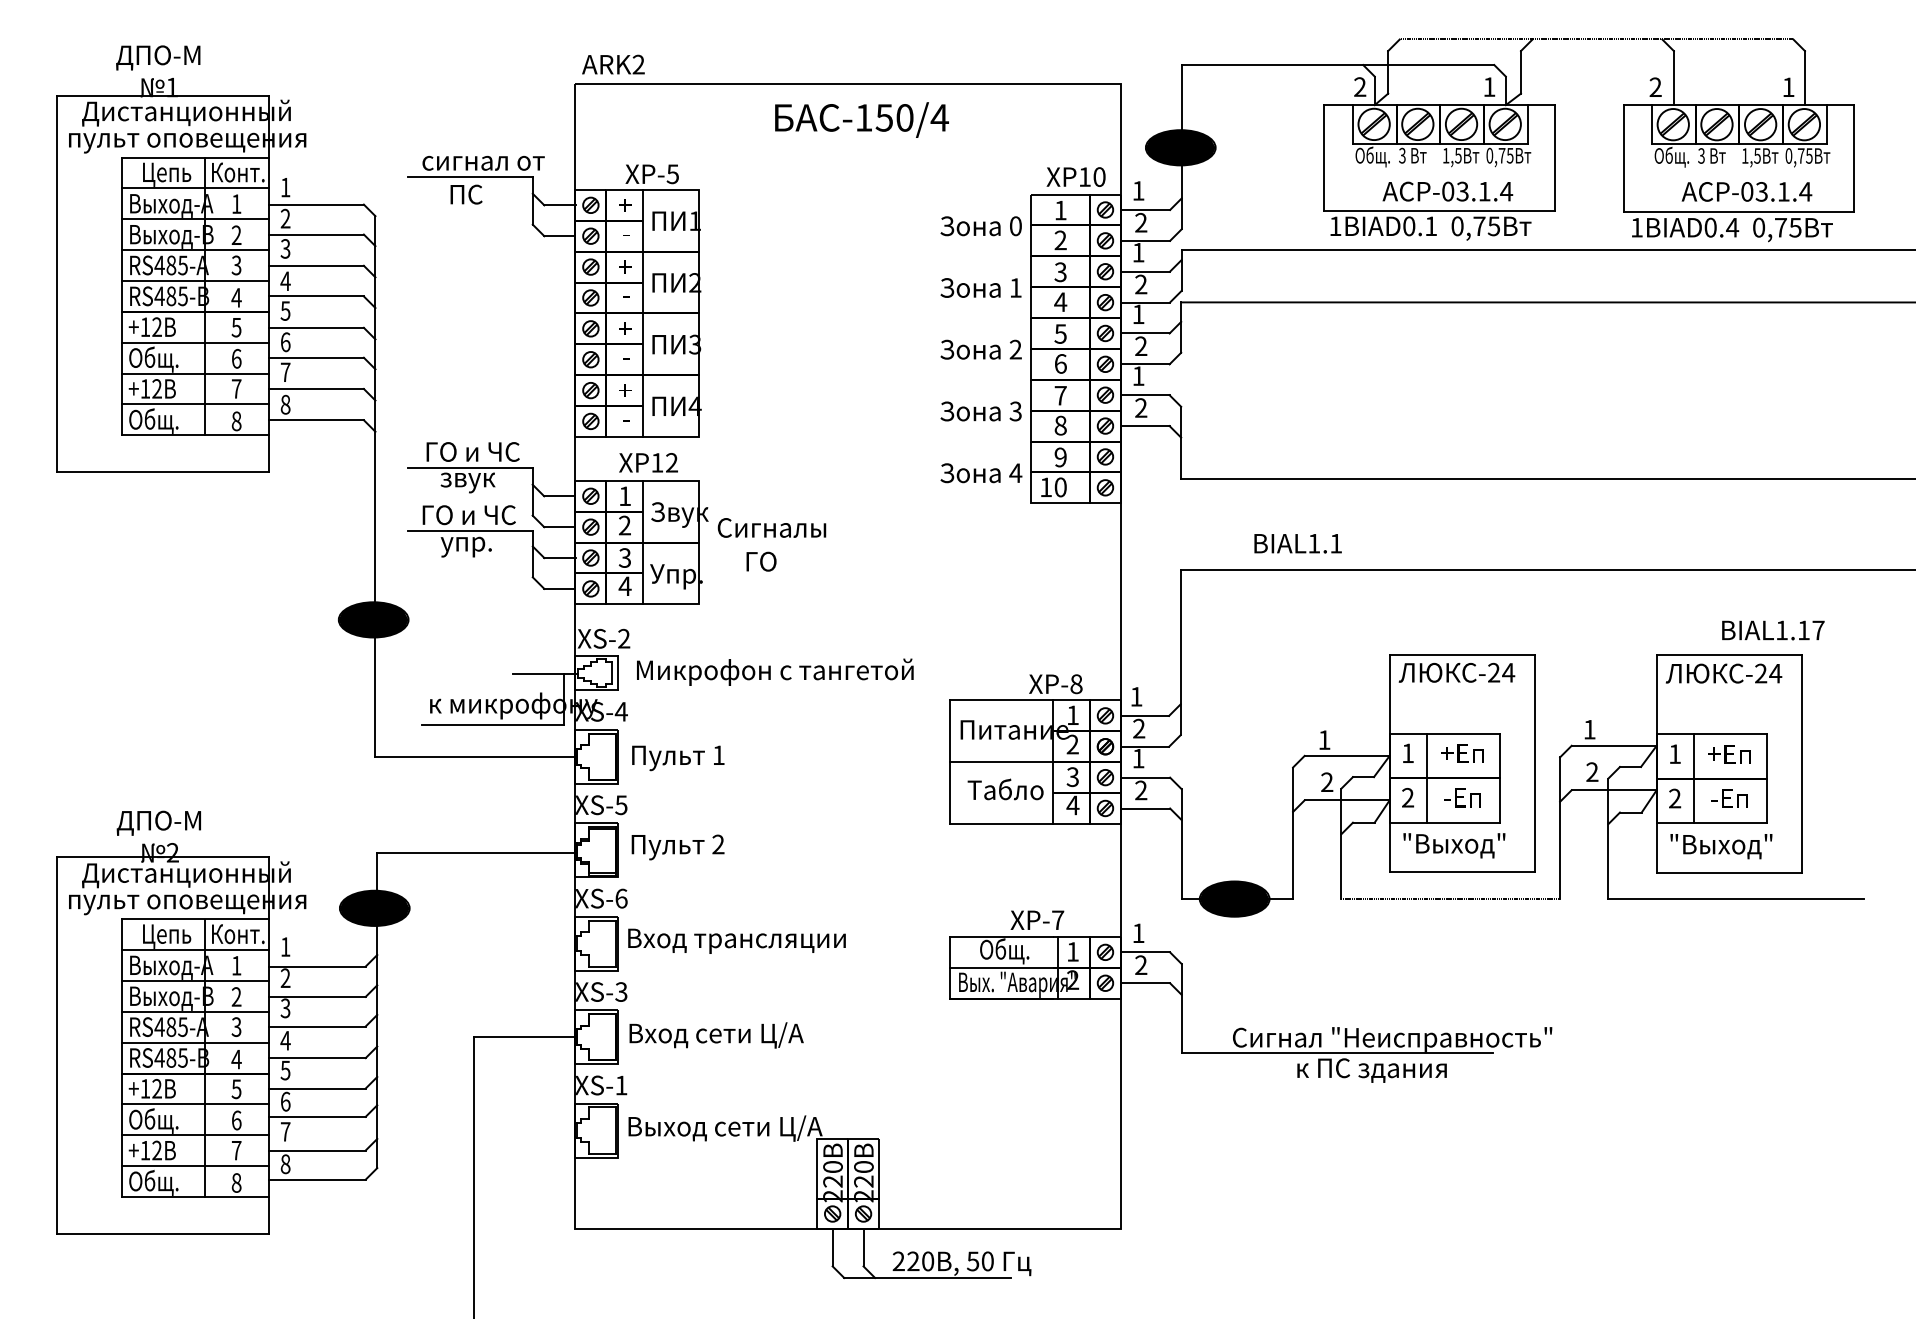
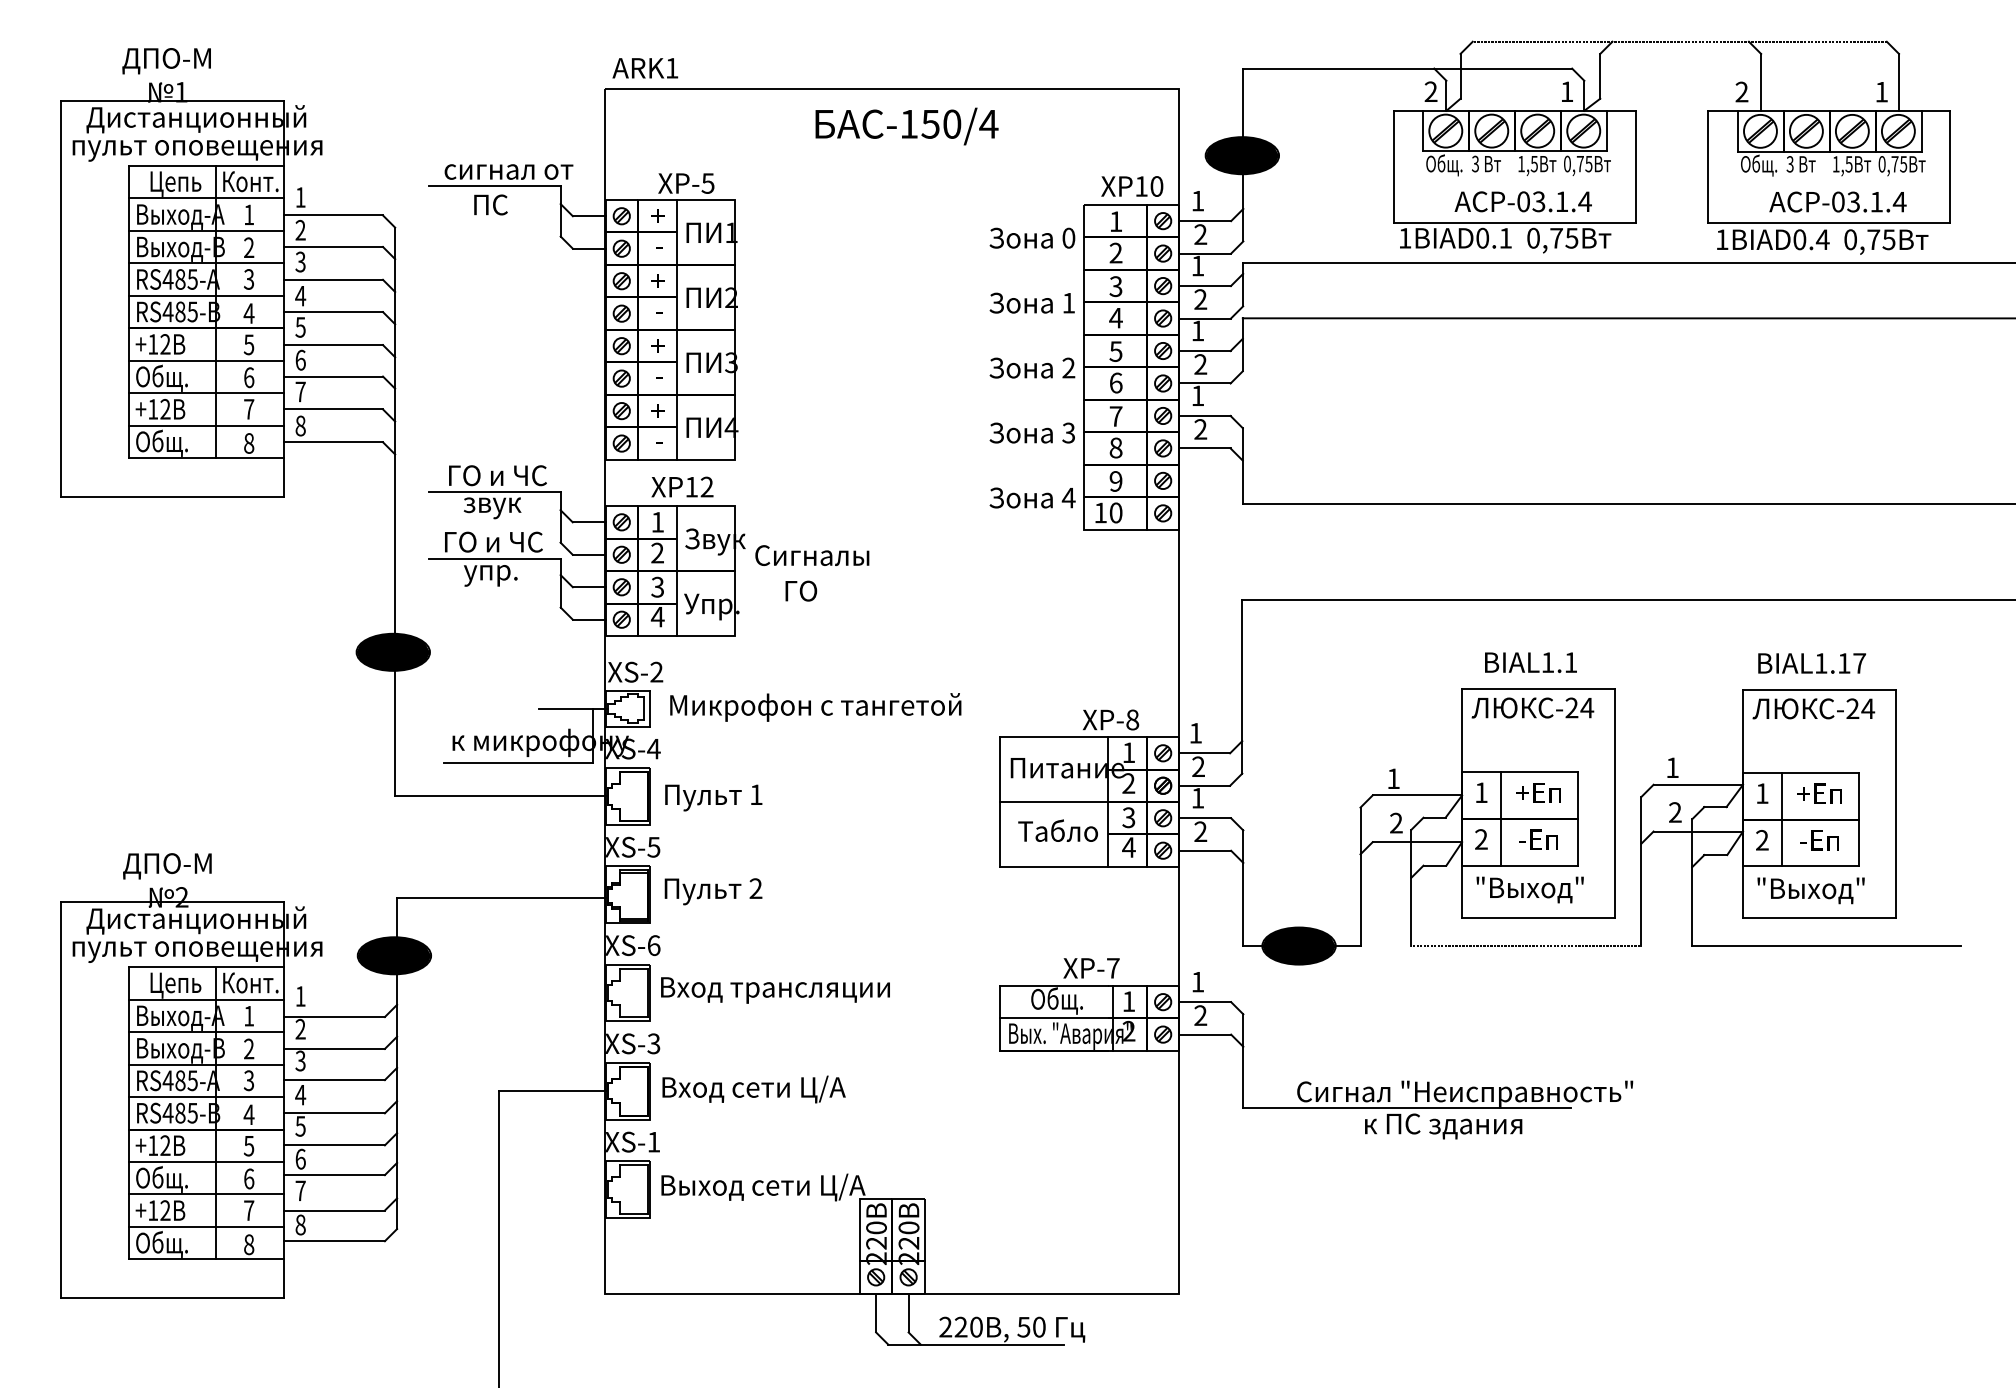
text: (638, 64) -> (671, 68), ARK2 -> ARK1
text: (1297, 543) -> (1530, 662), moved
text: (1773, 630) -> (1812, 663), moved

